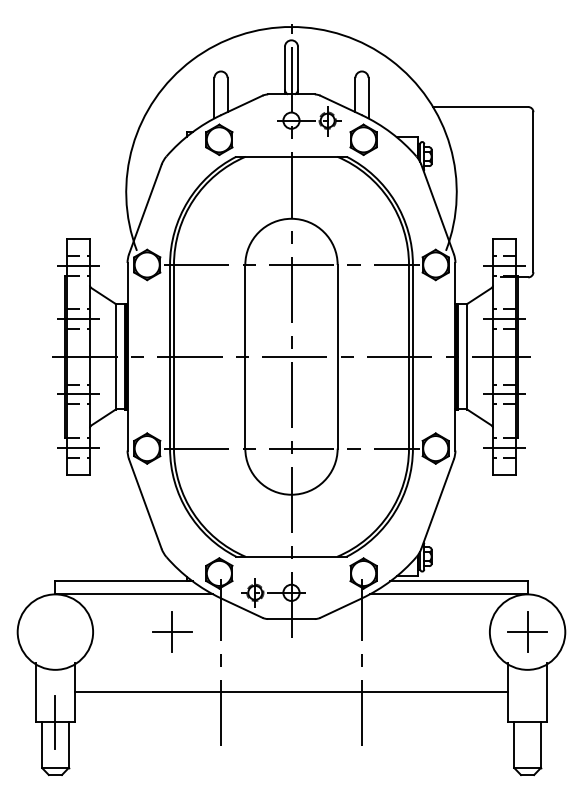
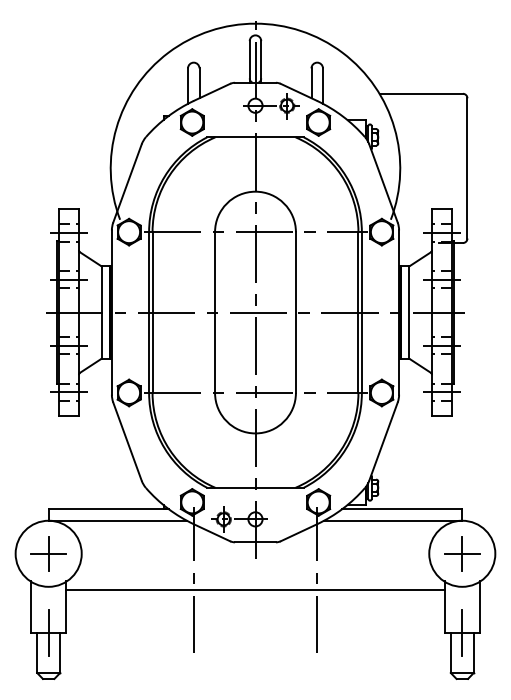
part: (172, 631) -> (48, 553), moved
line: (291, 692) -> (255, 590), moved
line: (527, 722) -> (462, 632), added

